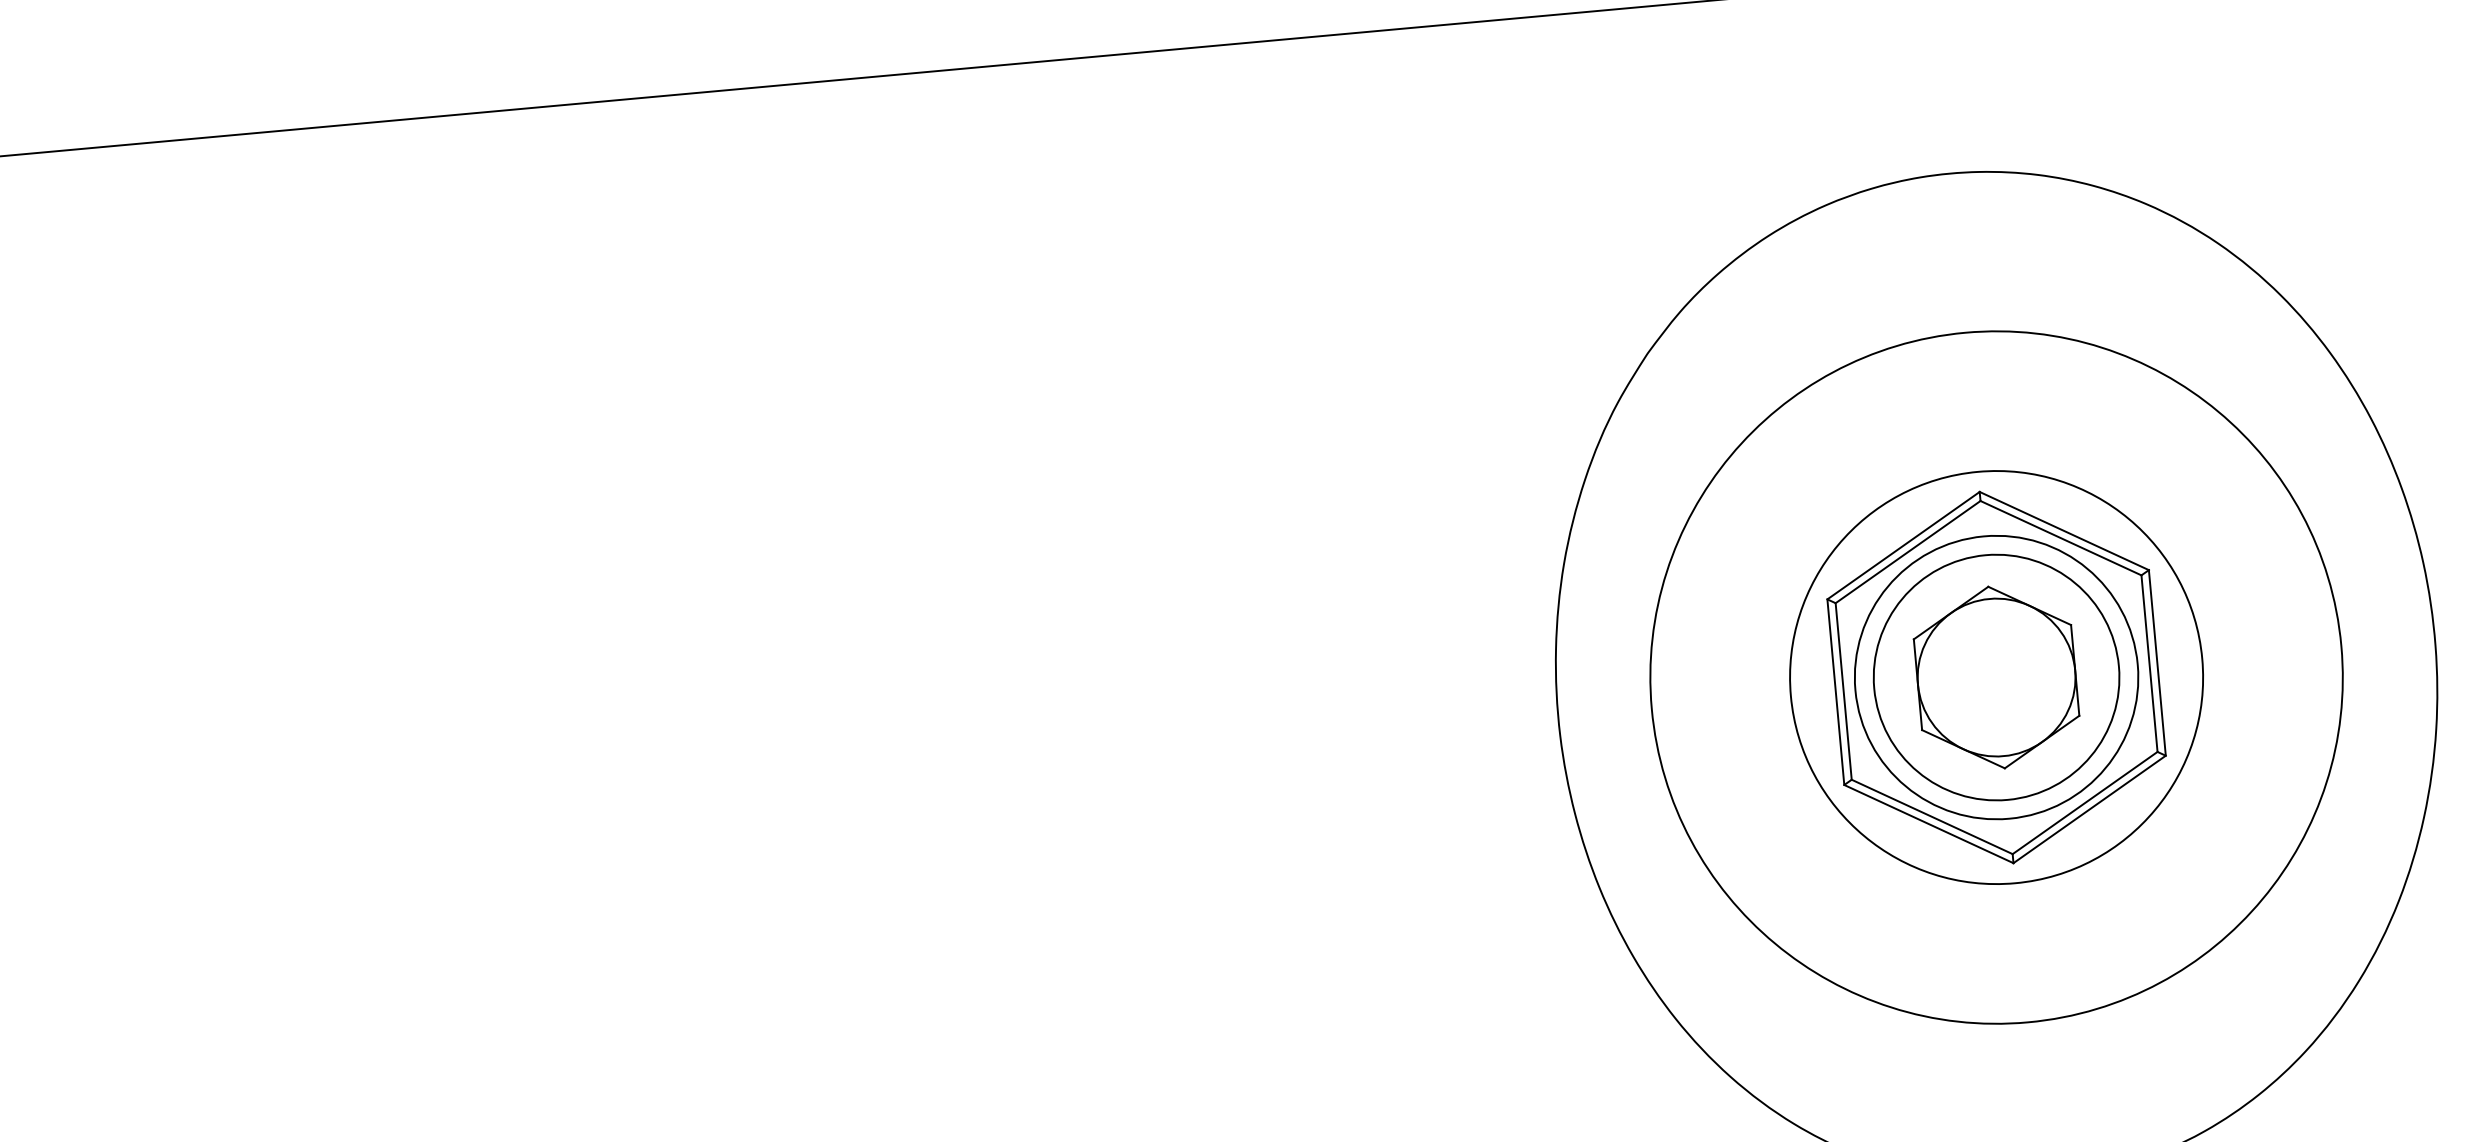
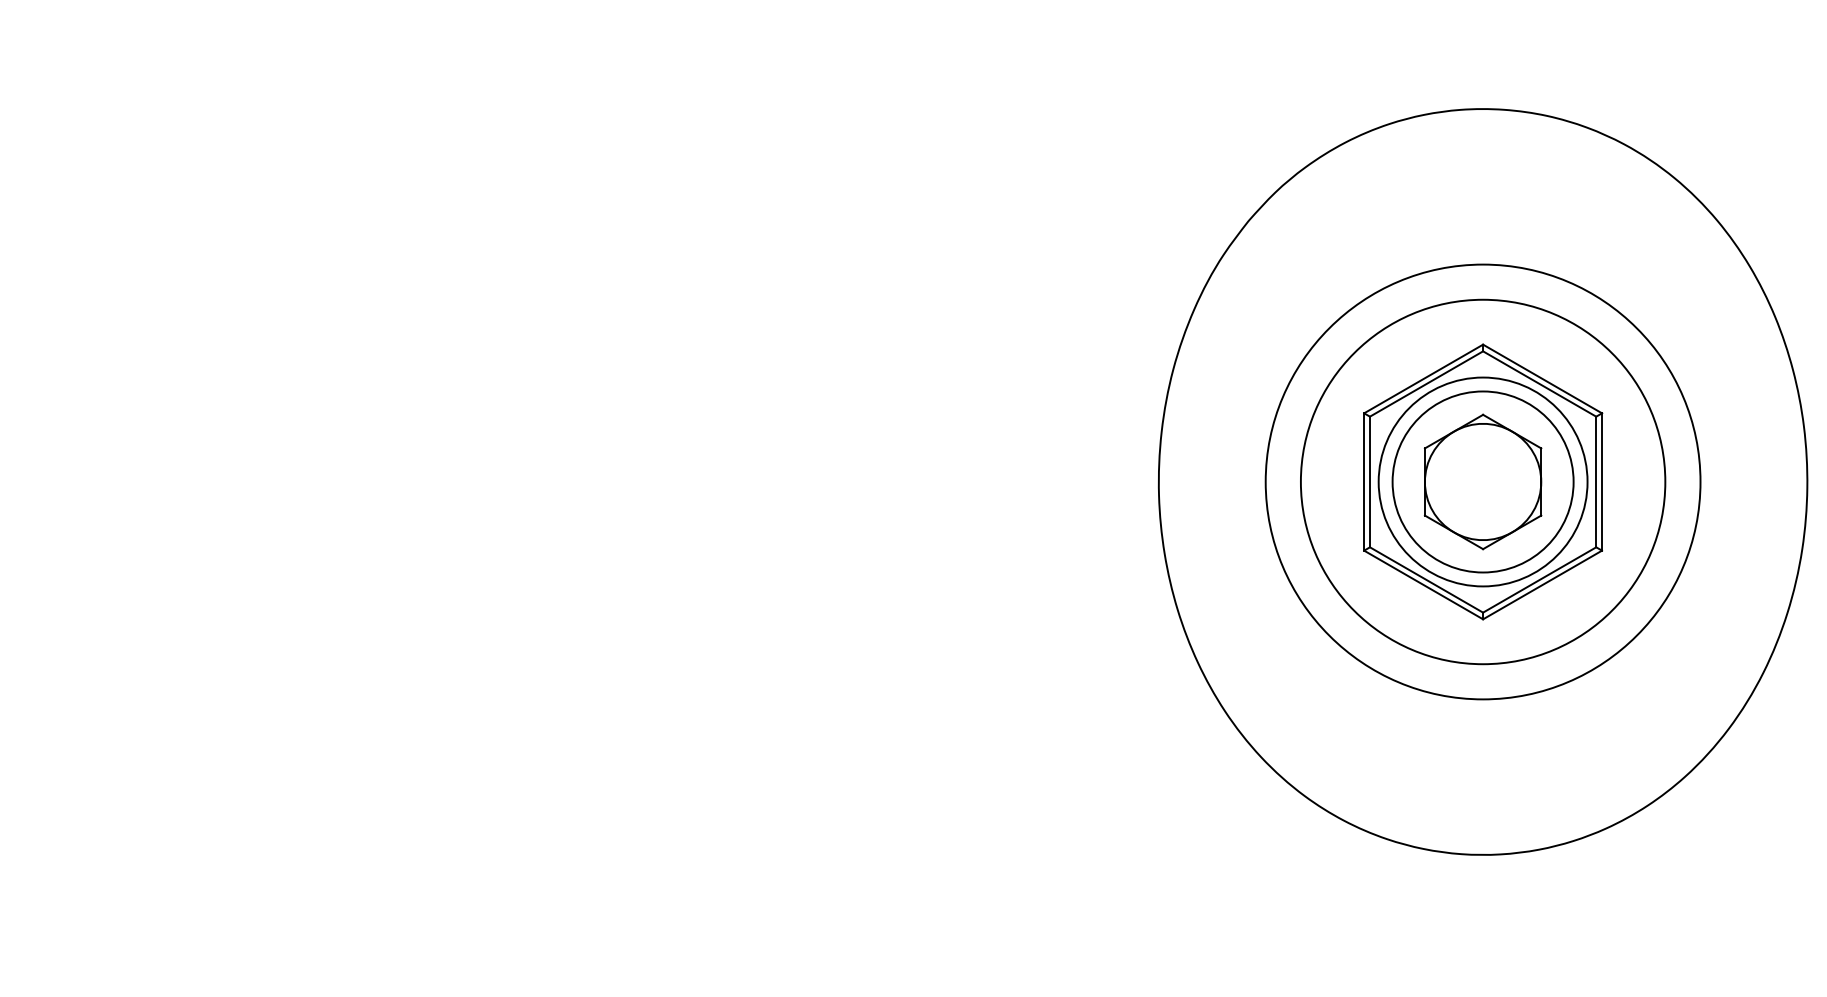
circle: (1995, 676) -> (1482, 481), size x0.71
circle: (1995, 676) -> (1482, 481), size x1.43

